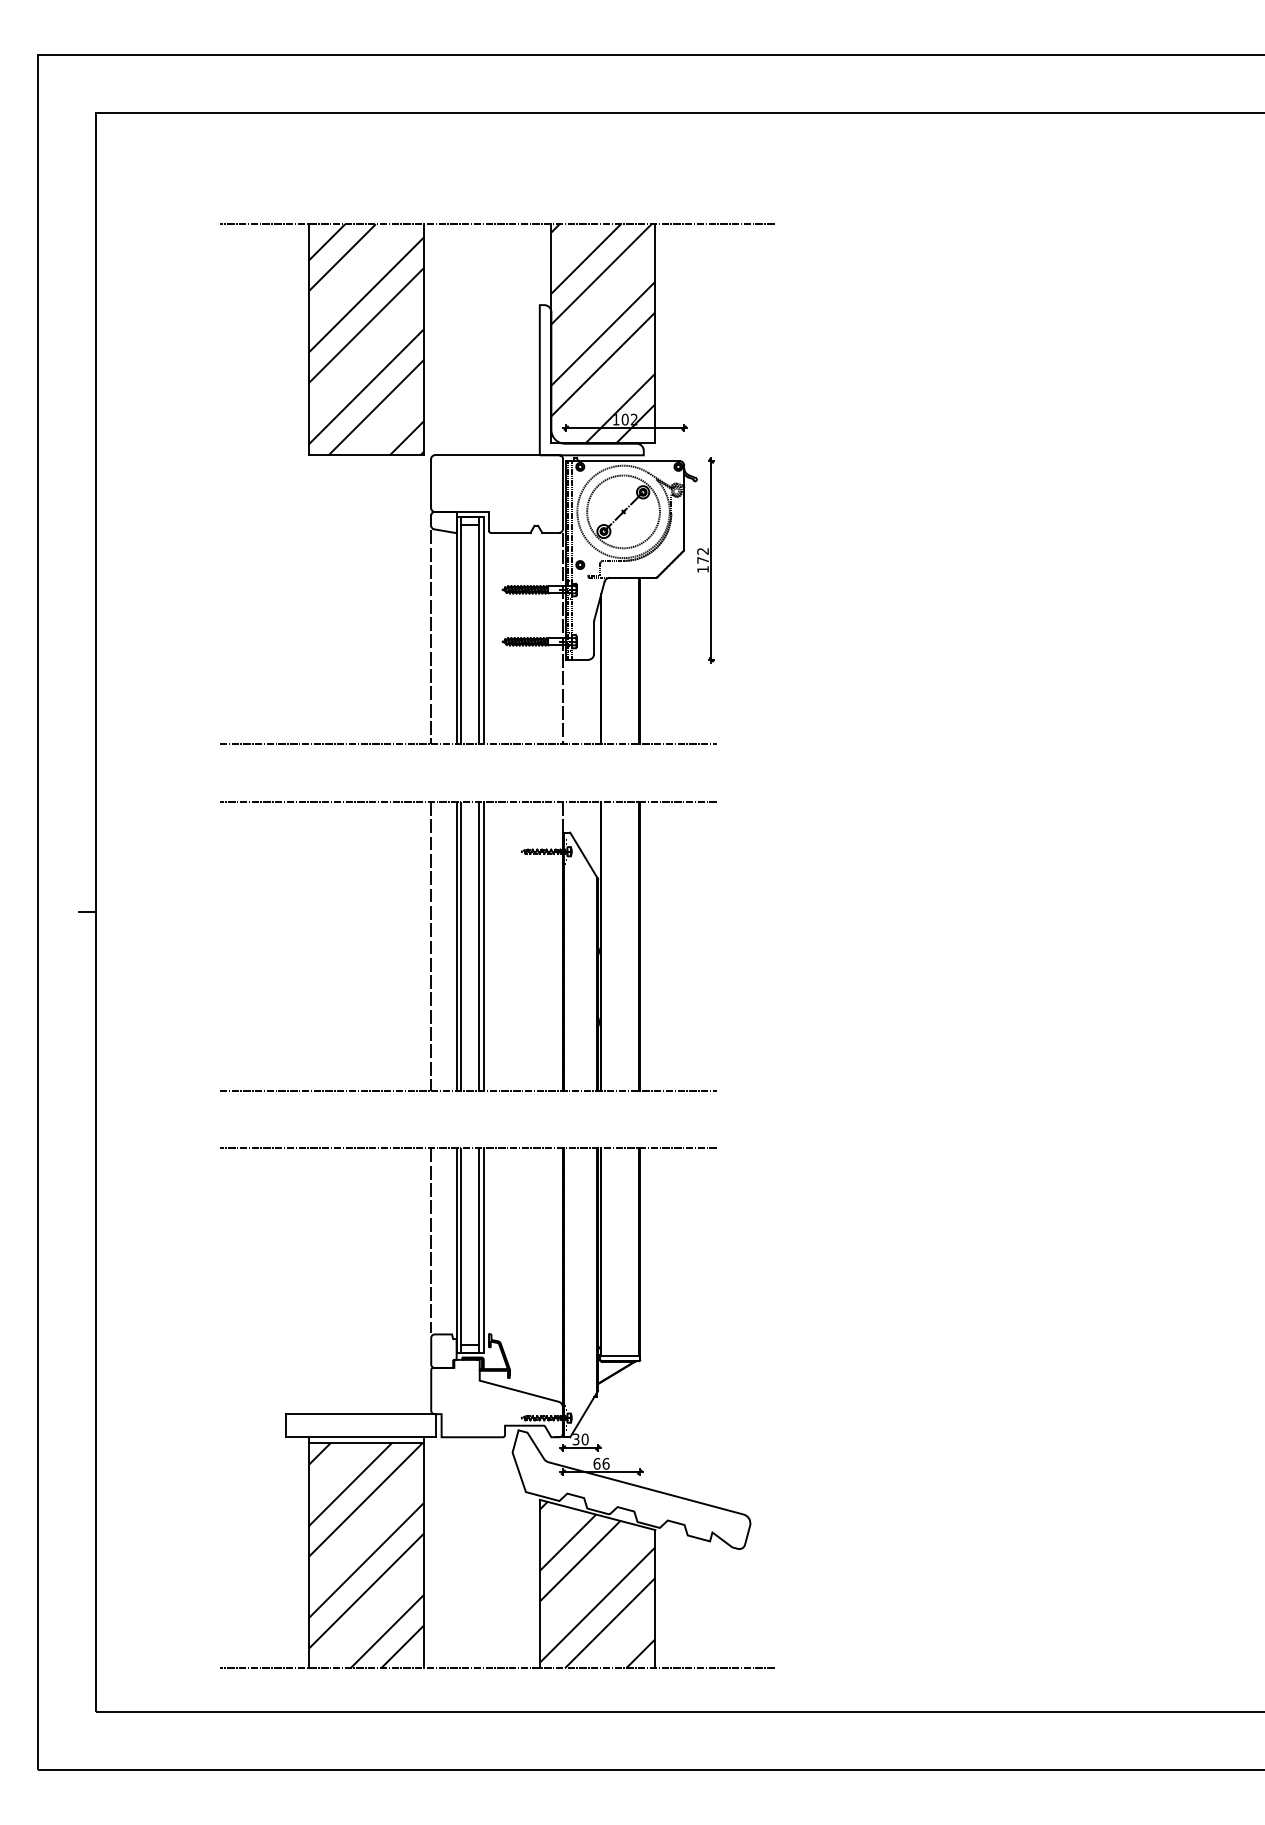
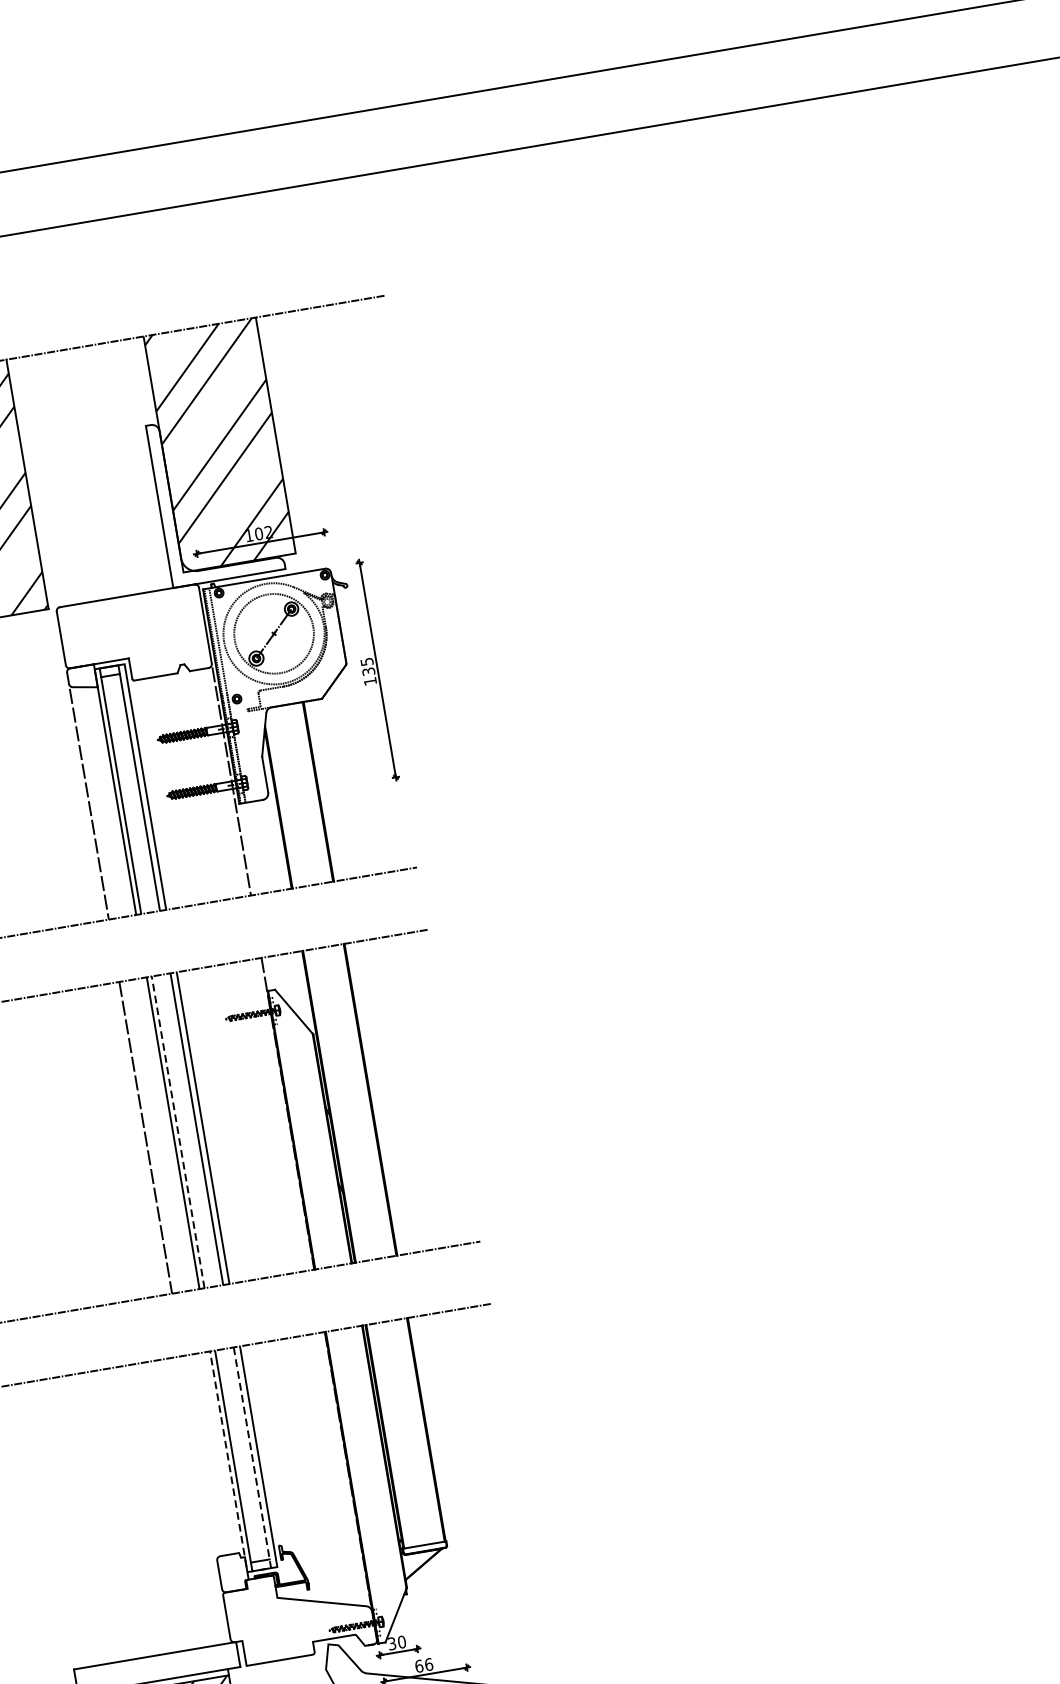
text: (702, 555) -> (367, 666), 172 -> 135
line: (461, 945) -> (178, 1131), solid -> dashed
line: (431, 1240) -> (199, 1455), removed
line: (467, 1352) -> (259, 1569), solid -> dashed

